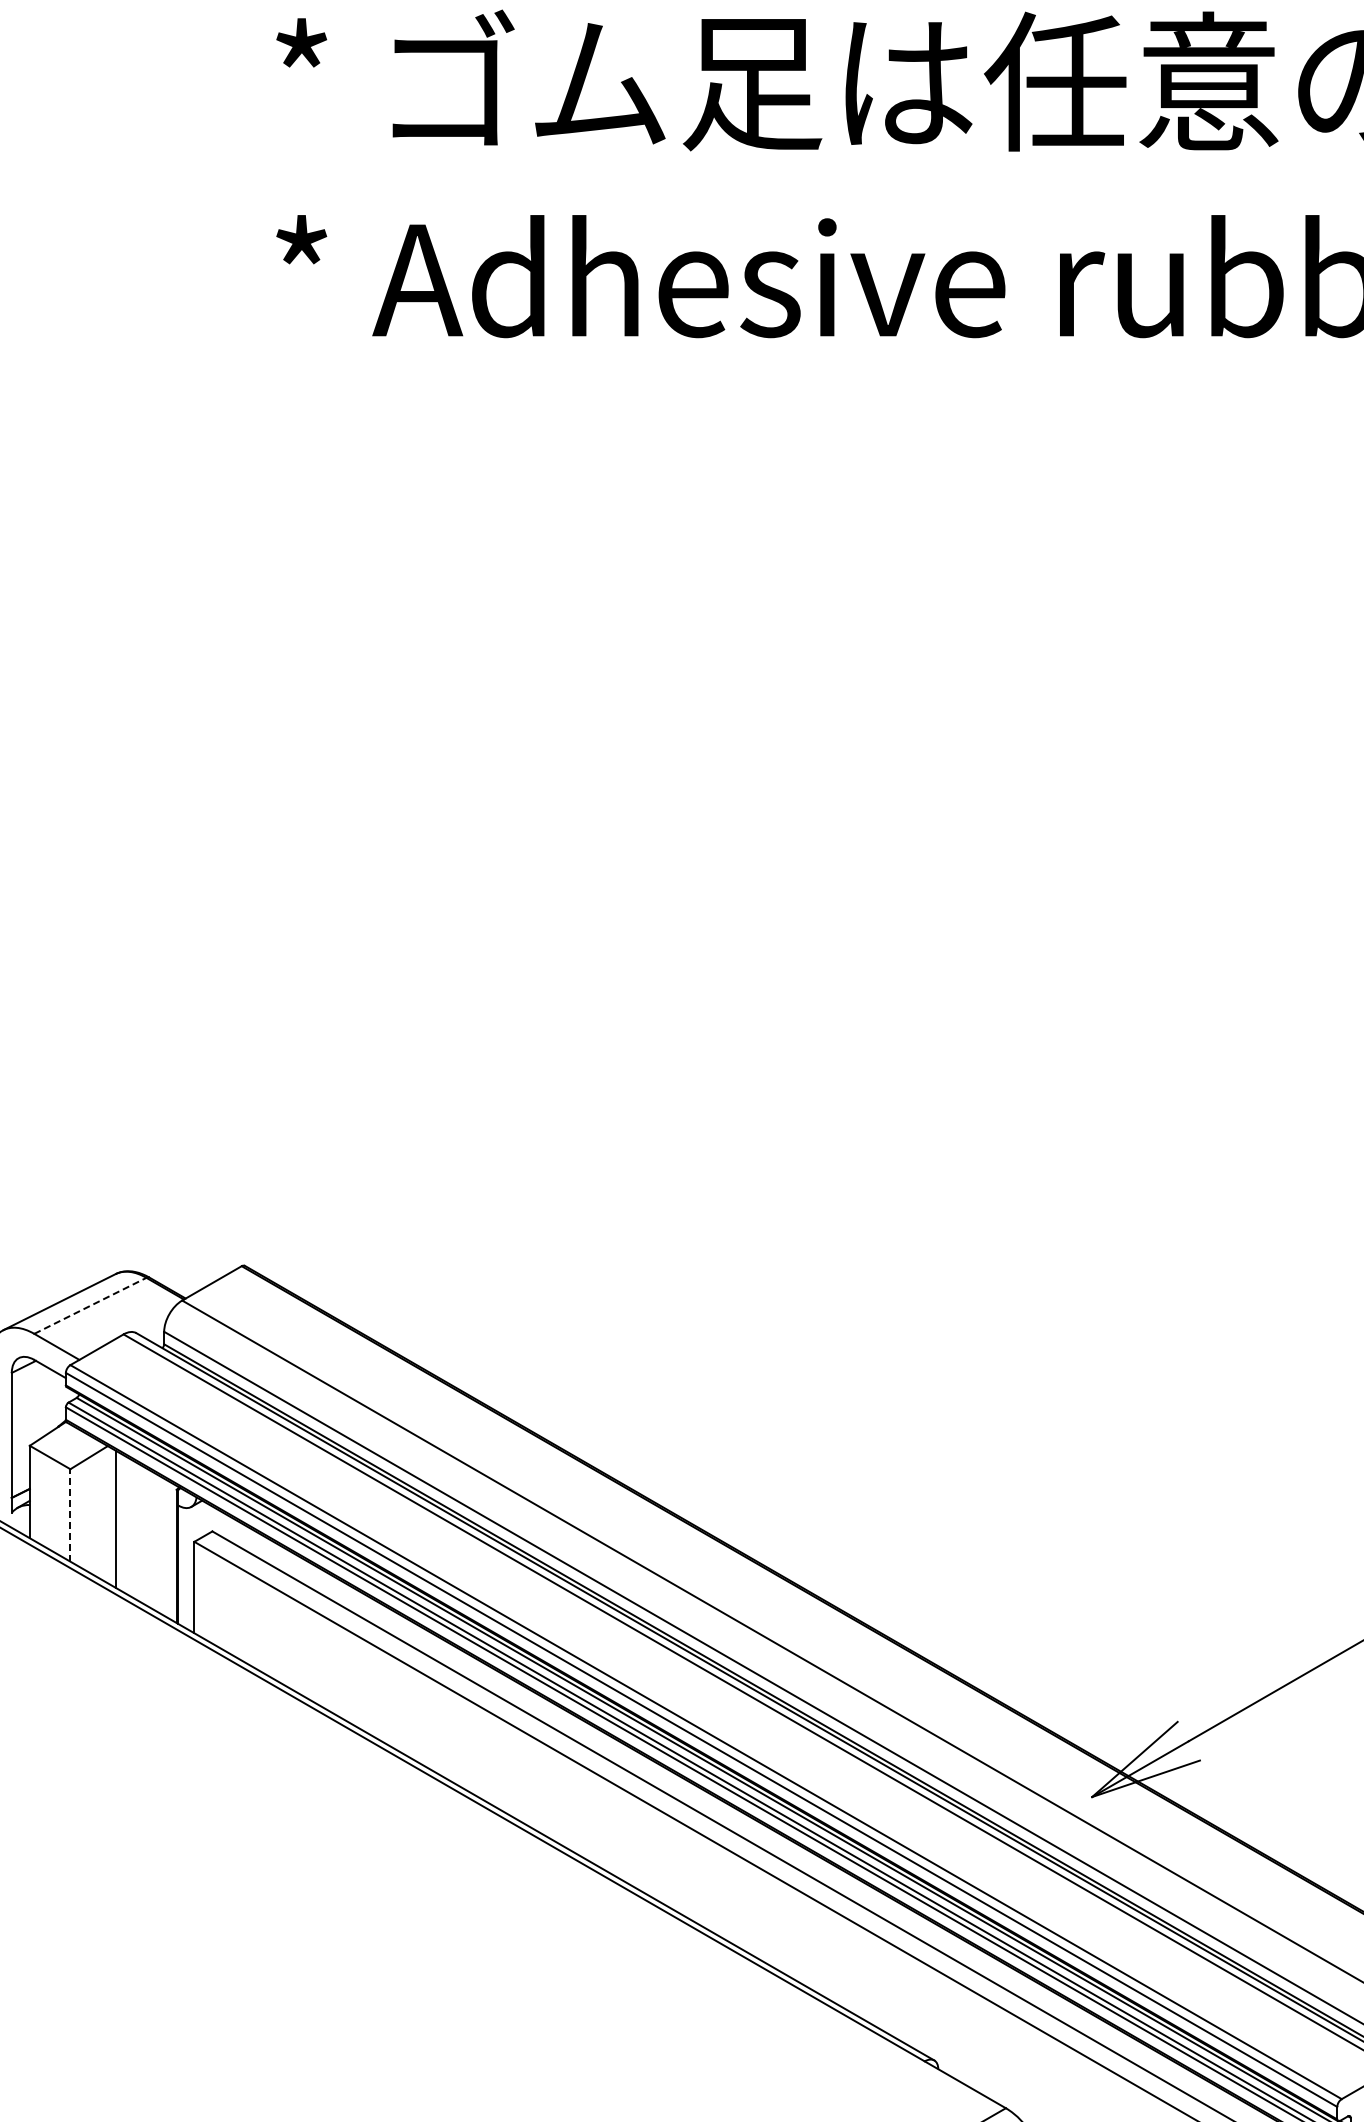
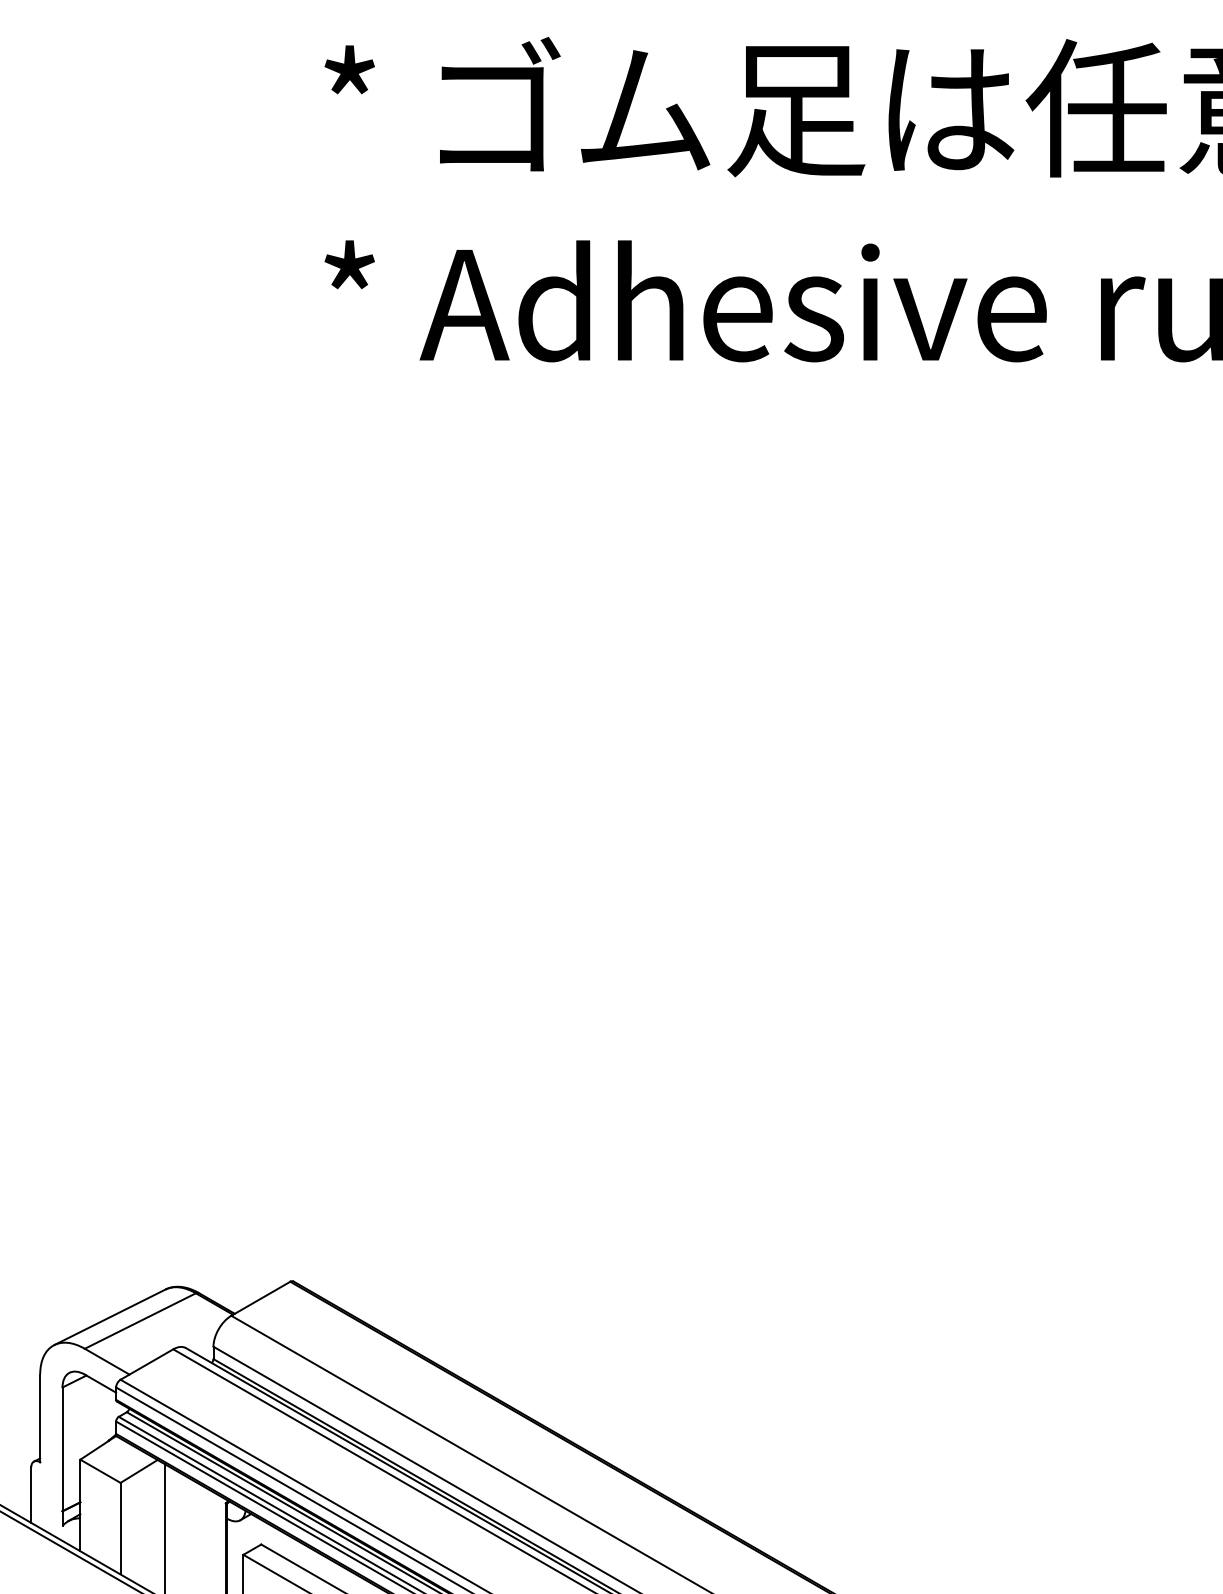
line: (90, 1305) -> (140, 1320), dashed -> solid
line: (70, 1514) -> (120, 1527), dashed -> solid

